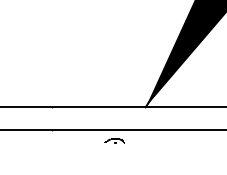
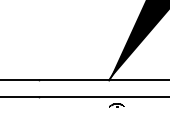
part: (114, 140) -> (116, 105), moved

